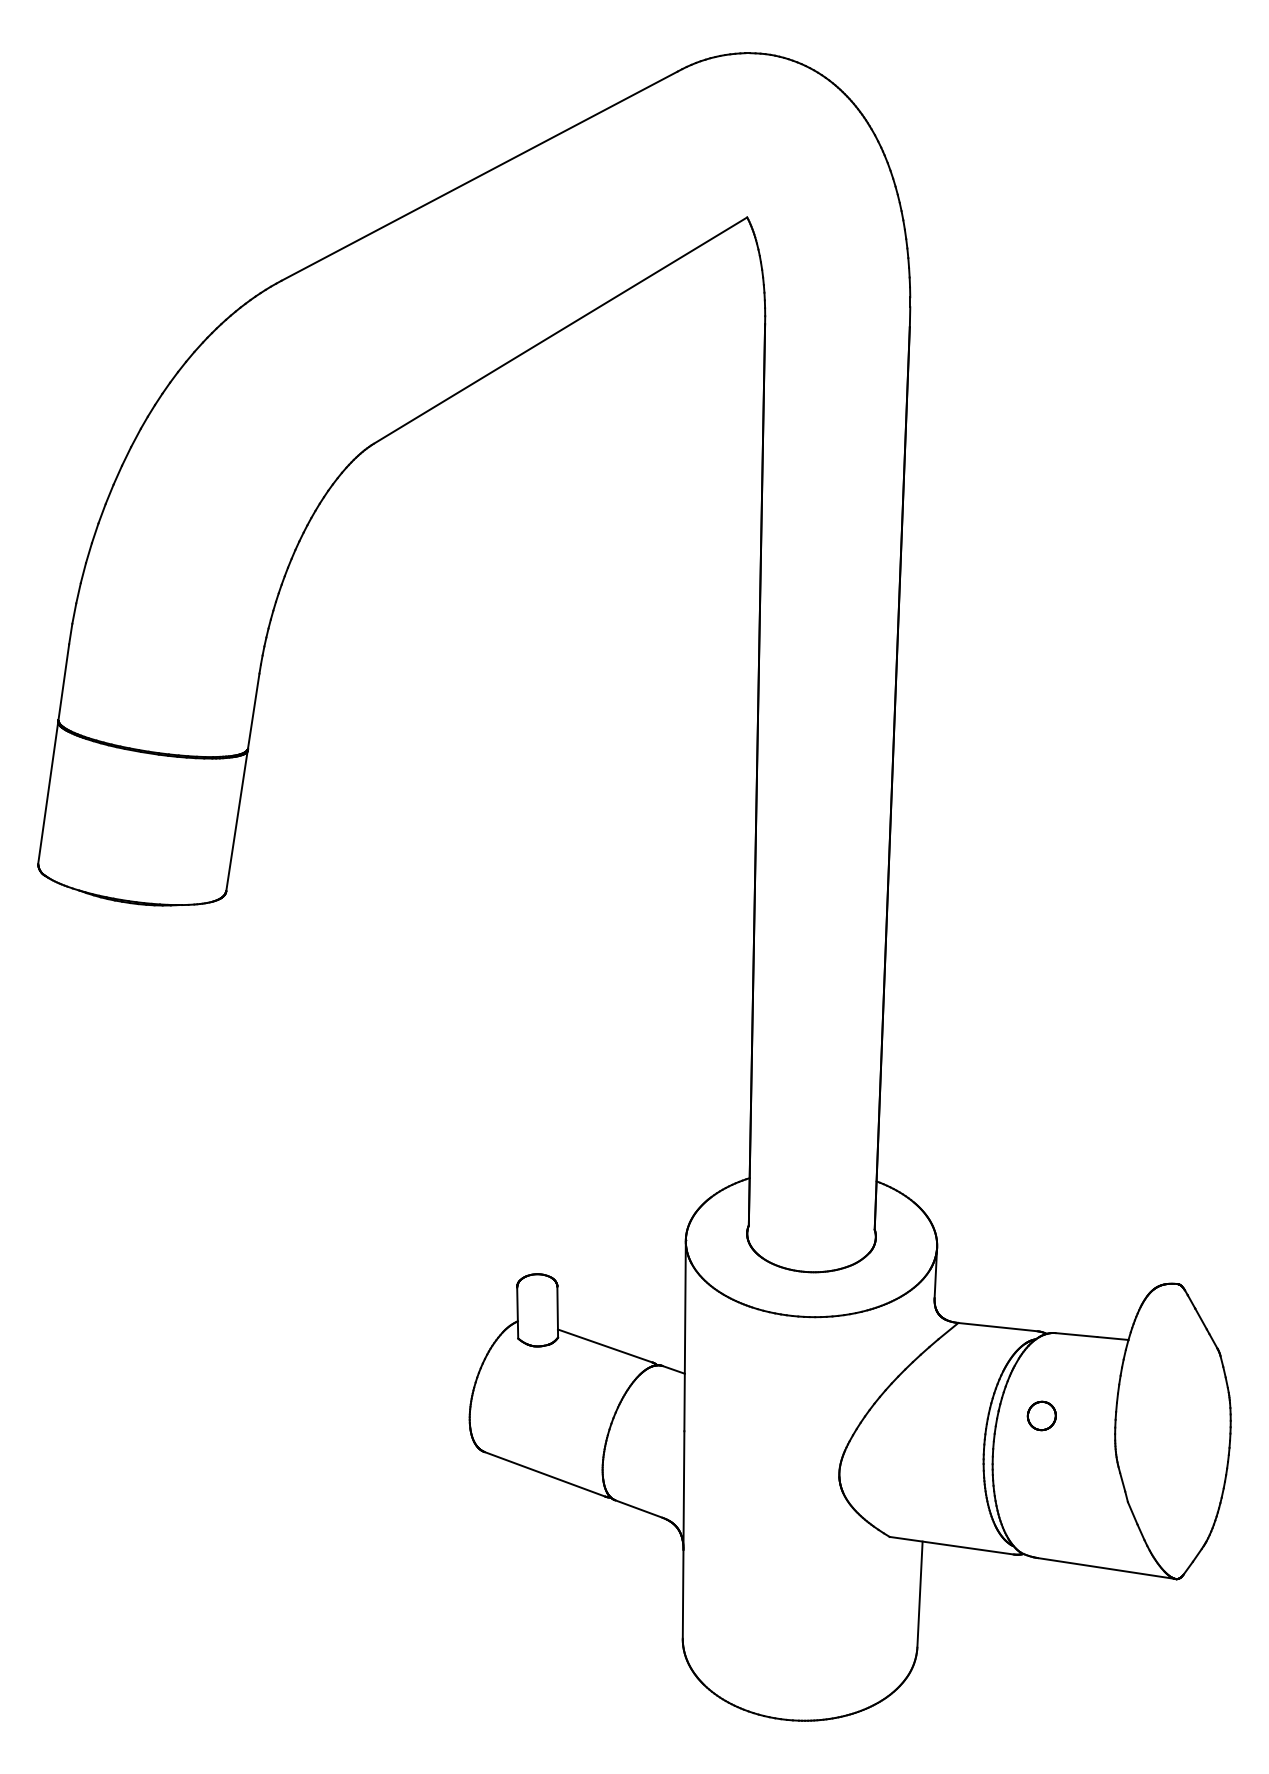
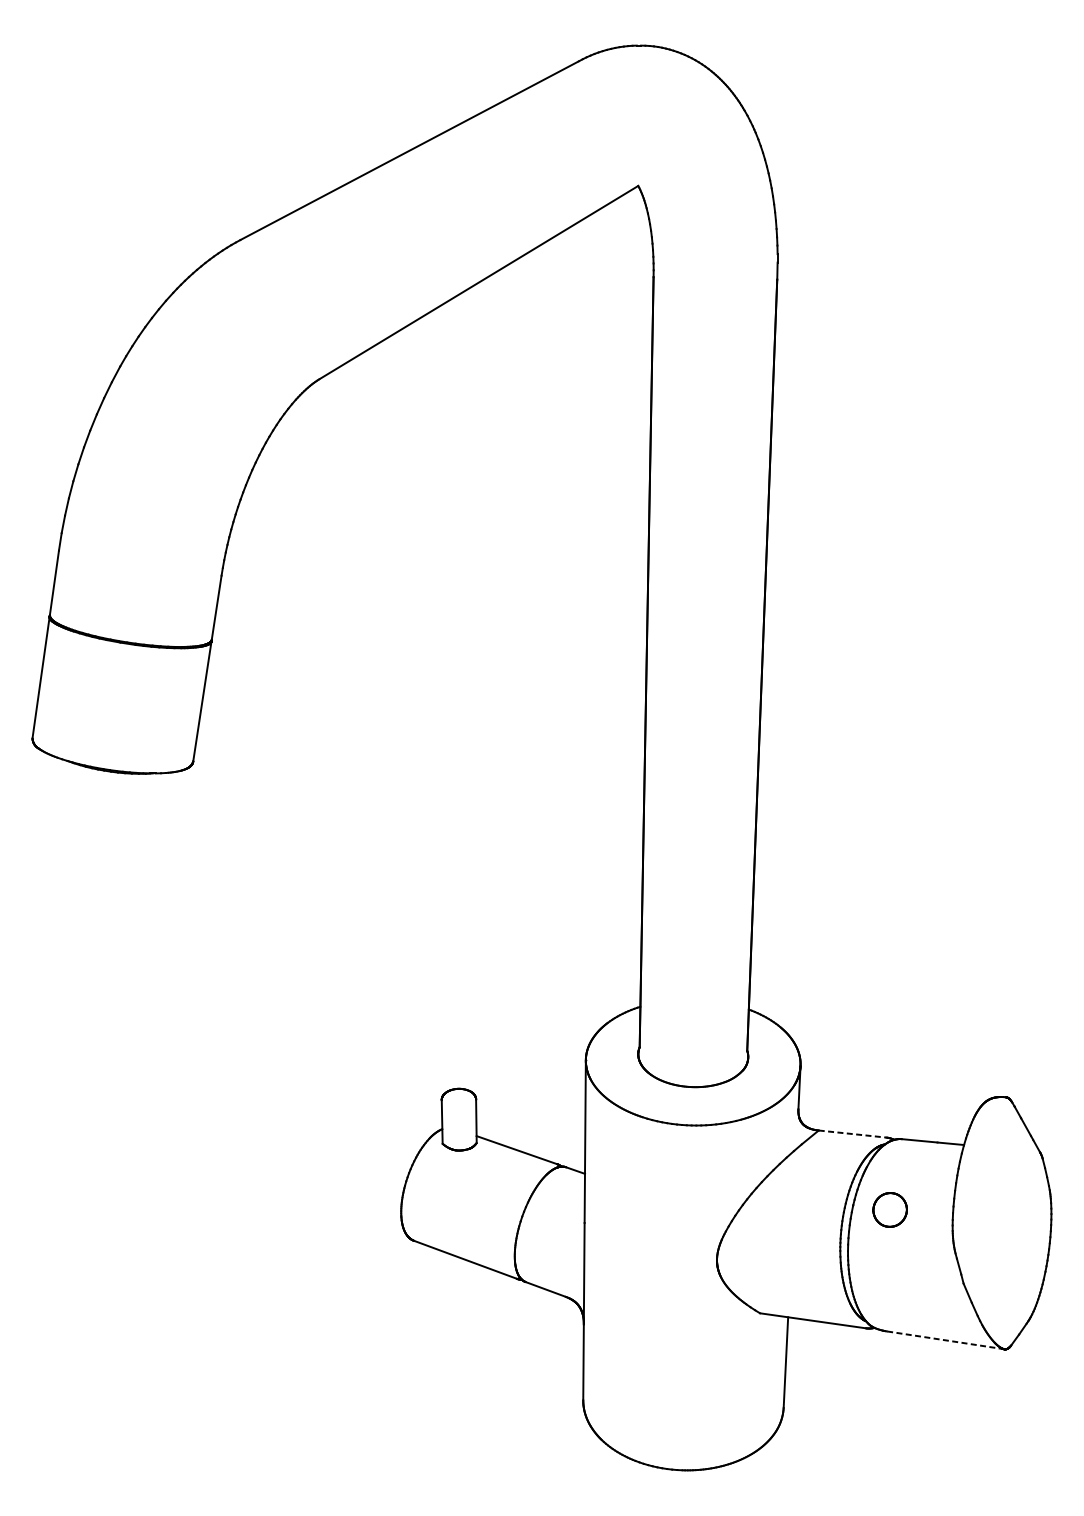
line: (998, 1327) -> (853, 1134), solid -> dashed
part: (1041, 1415) -> (889, 1209), size x1.4
line: (1106, 1568) -> (945, 1340), solid -> dashed

